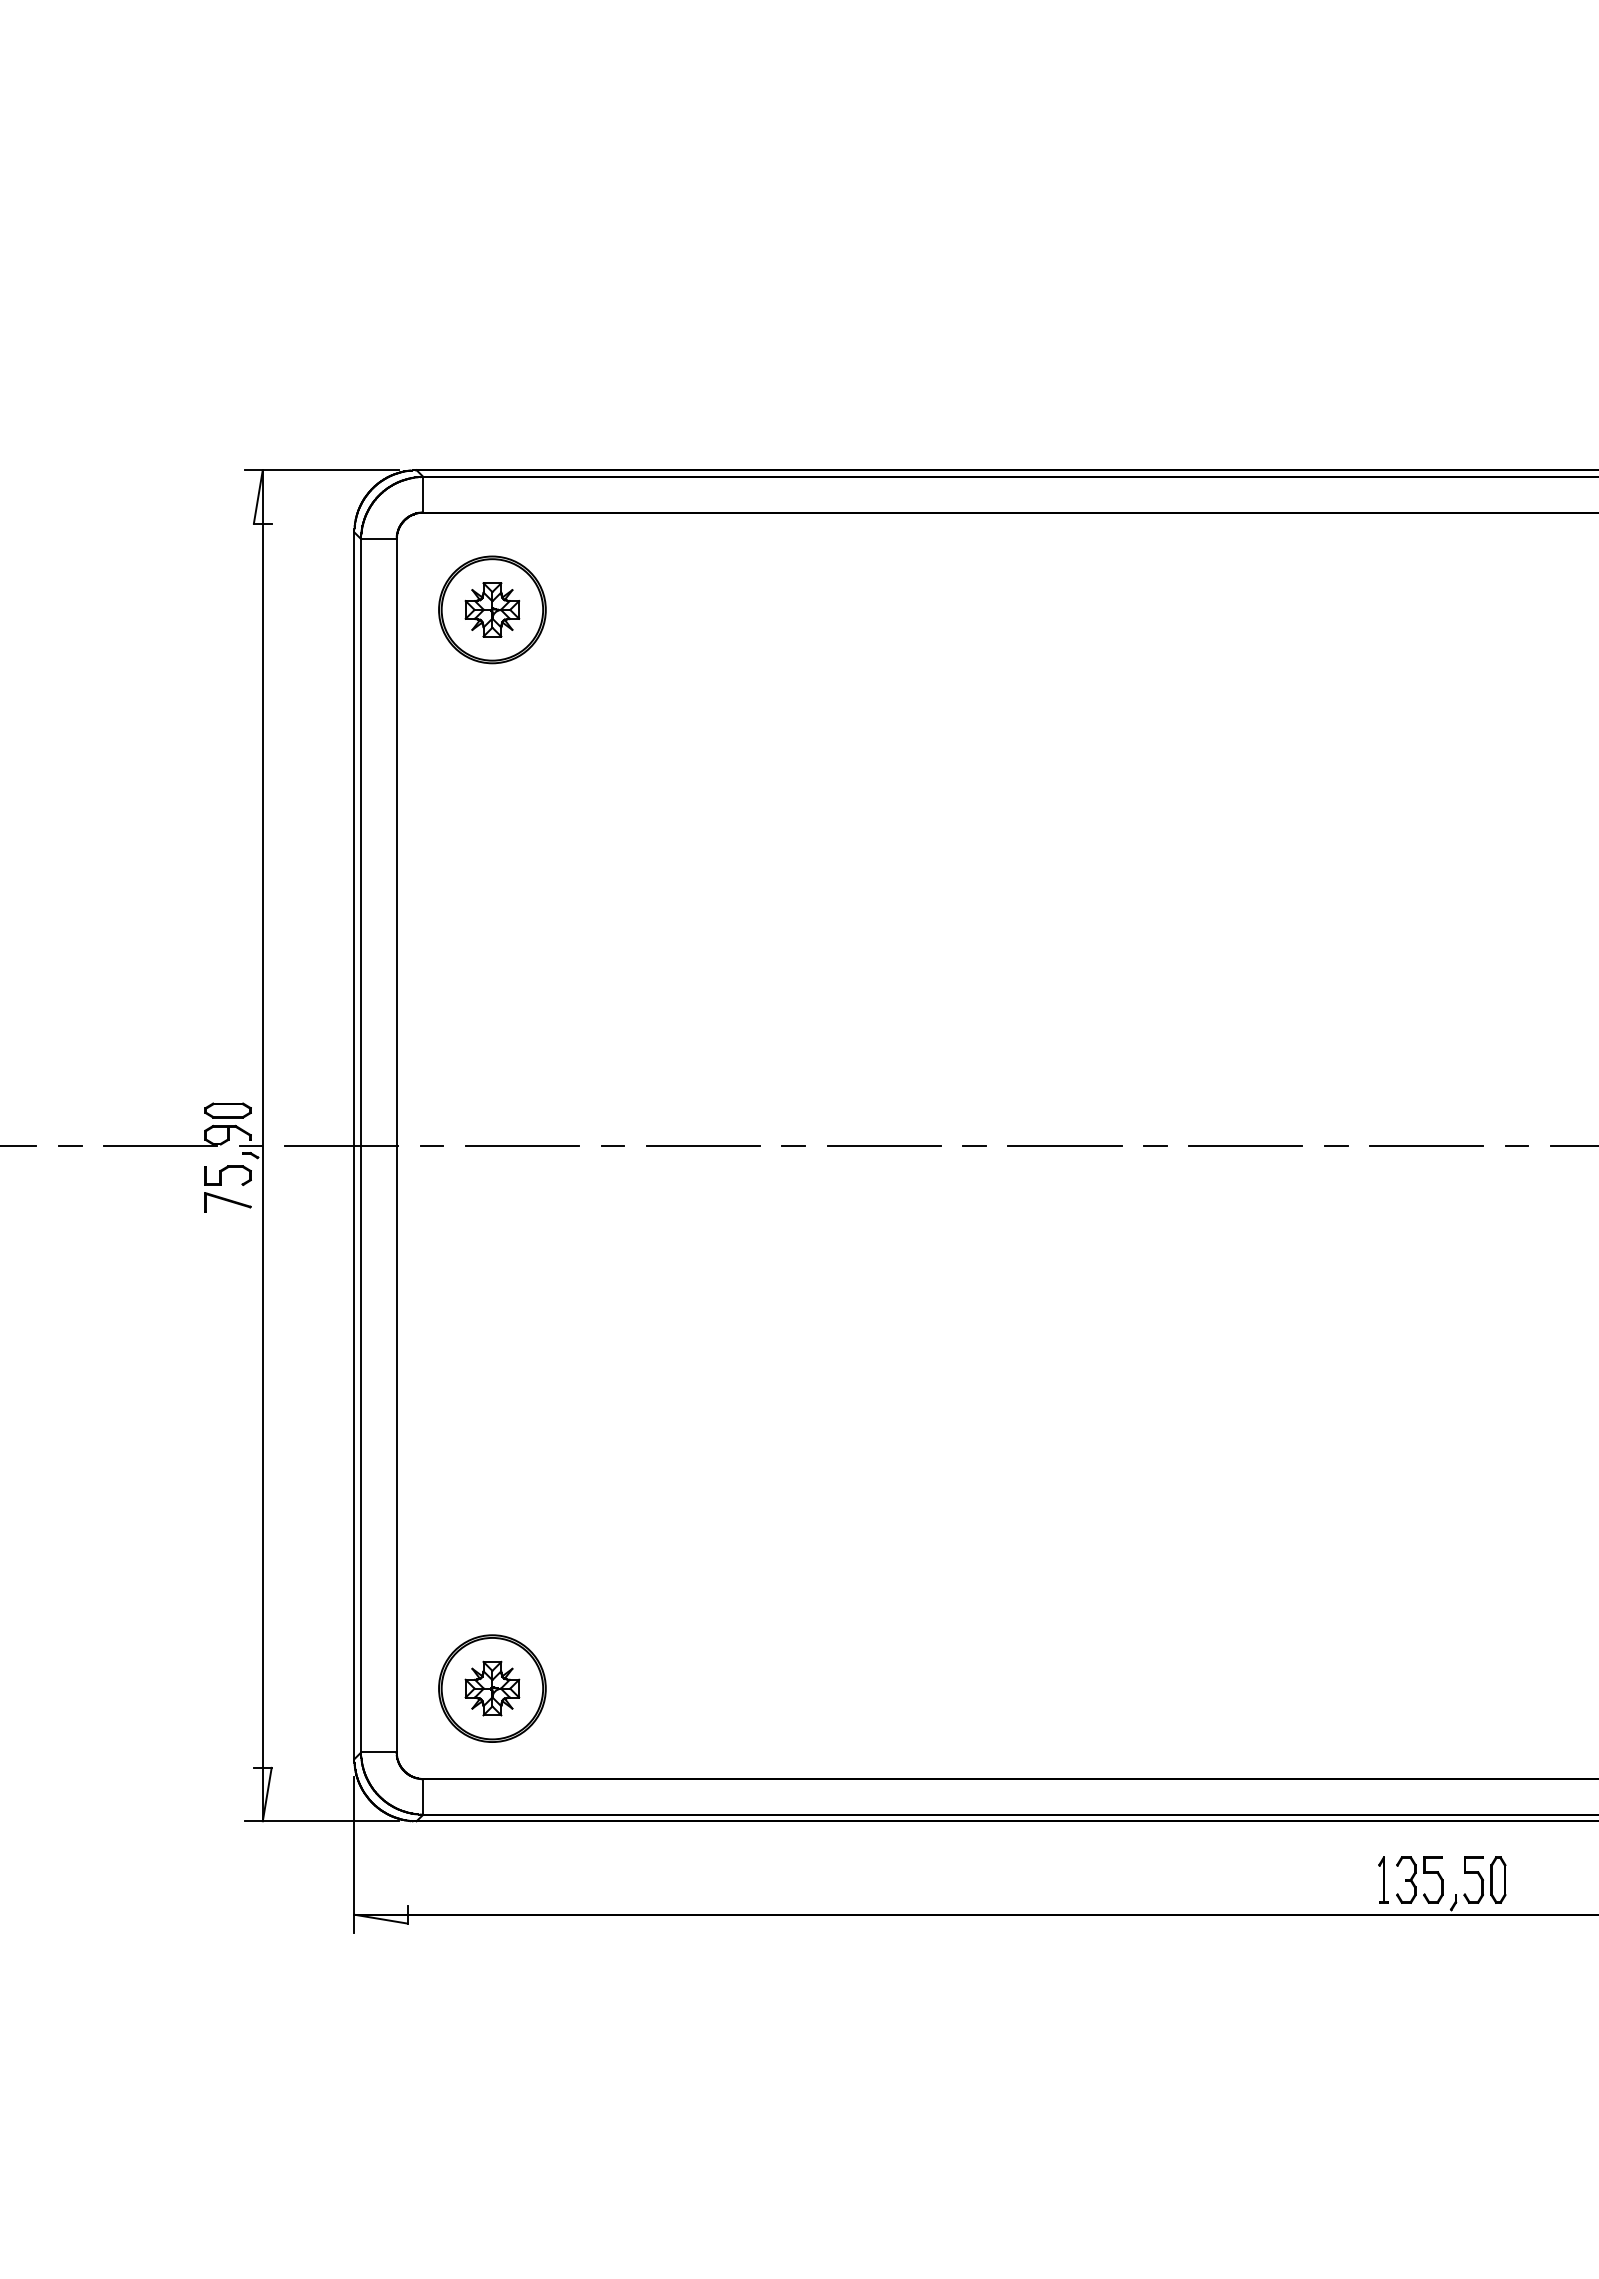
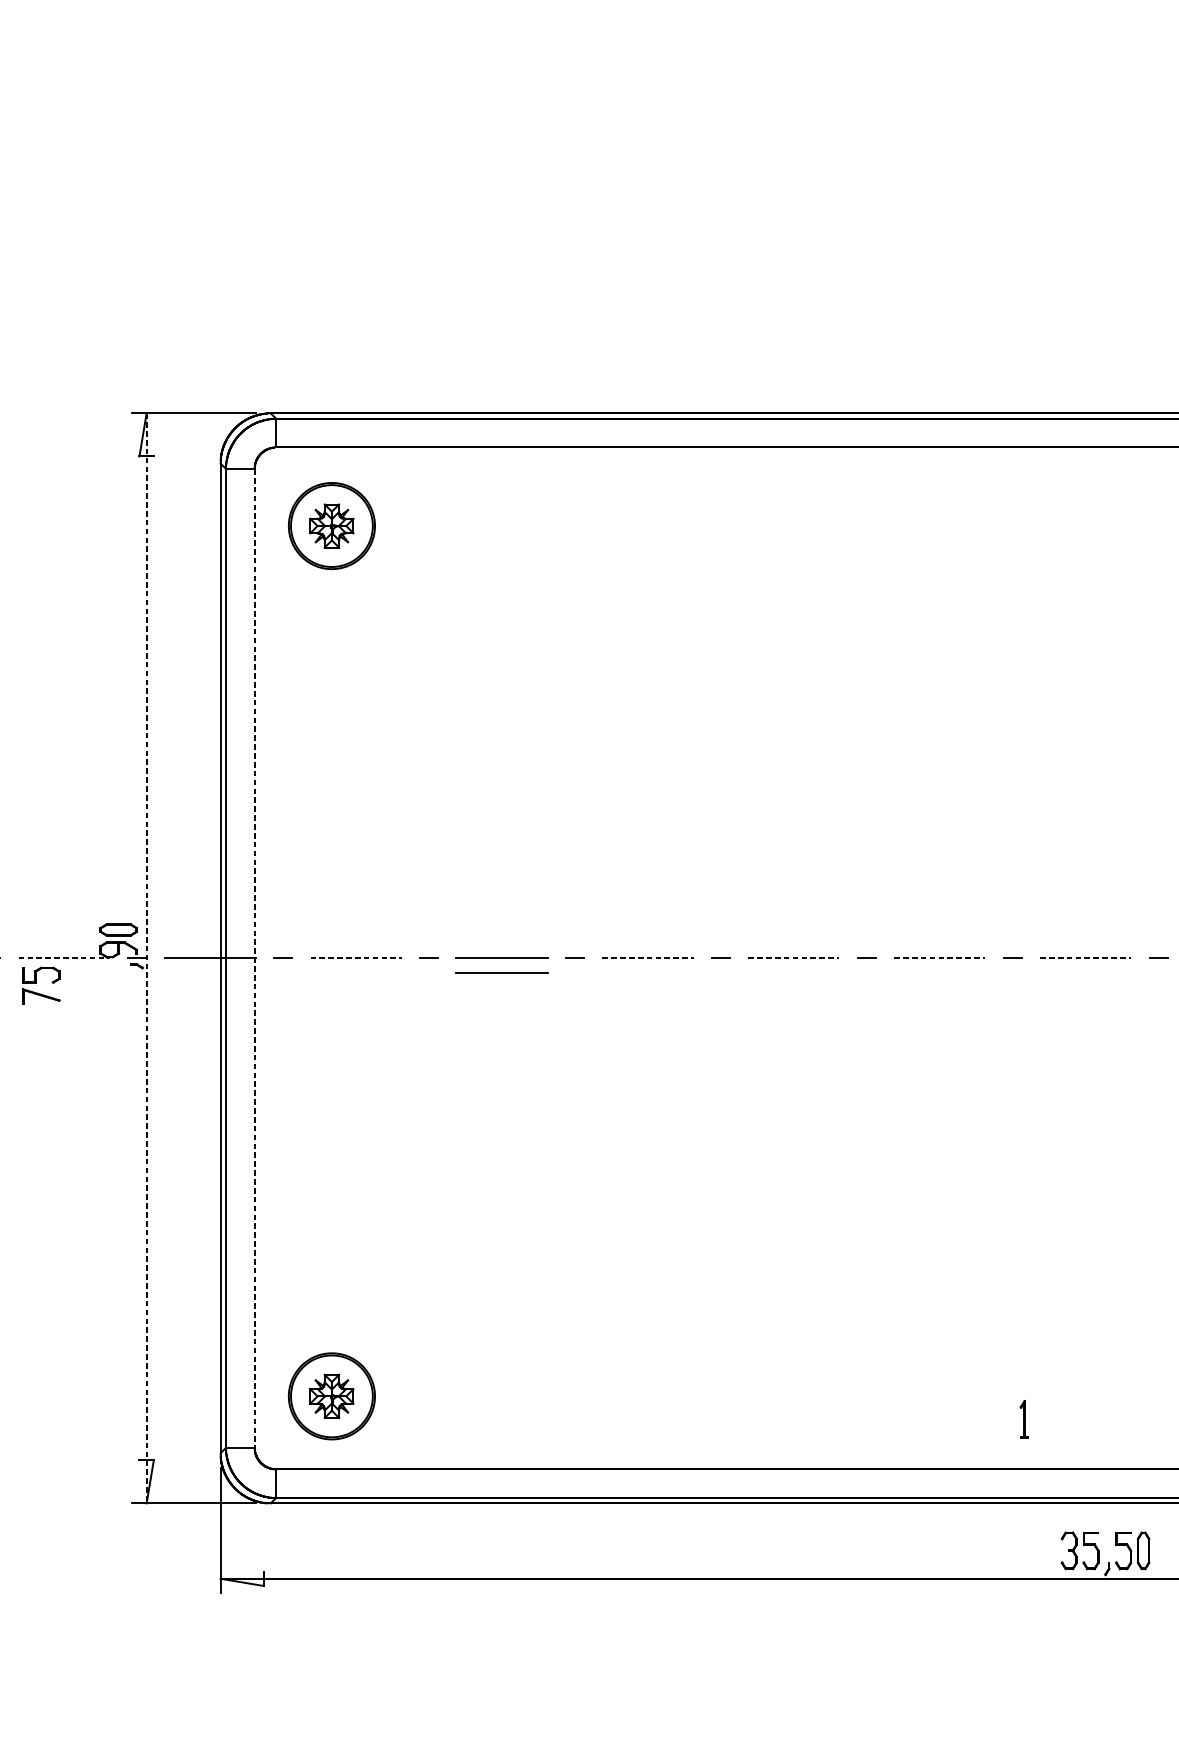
line: (160, 1145) -> (64, 958), solid -> dashed
line: (262, 1145) -> (146, 958), solid -> dashed
line: (396, 1145) -> (254, 958), solid -> dashed
line: (522, 1145) -> (356, 958), solid -> dashed
line: (884, 1145) -> (648, 958), solid -> dashed
line: (1065, 1145) -> (794, 958), solid -> dashed
line: (1245, 1145) -> (939, 958), solid -> dashed
line: (1426, 1145) -> (1085, 958), solid -> dashed
line: (703, 1163) -> (502, 972), added
part: (221, 1185) -> (35, 983), moved
part: (1383, 1879) -> (1024, 1418), moved

